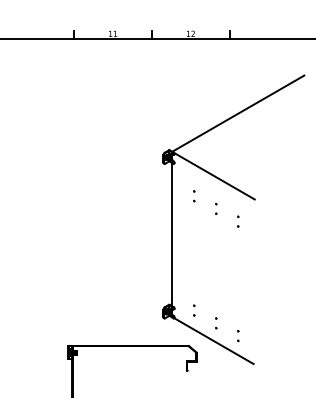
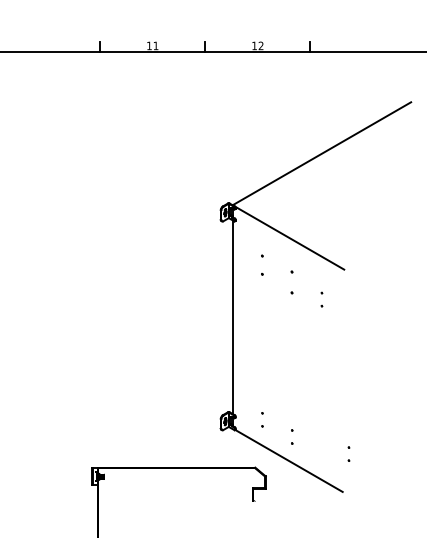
part: (194, 196) -> (262, 265), size x1.4
part: (216, 208) -> (292, 281), size x1.6
part: (238, 336) -> (349, 454), moved

